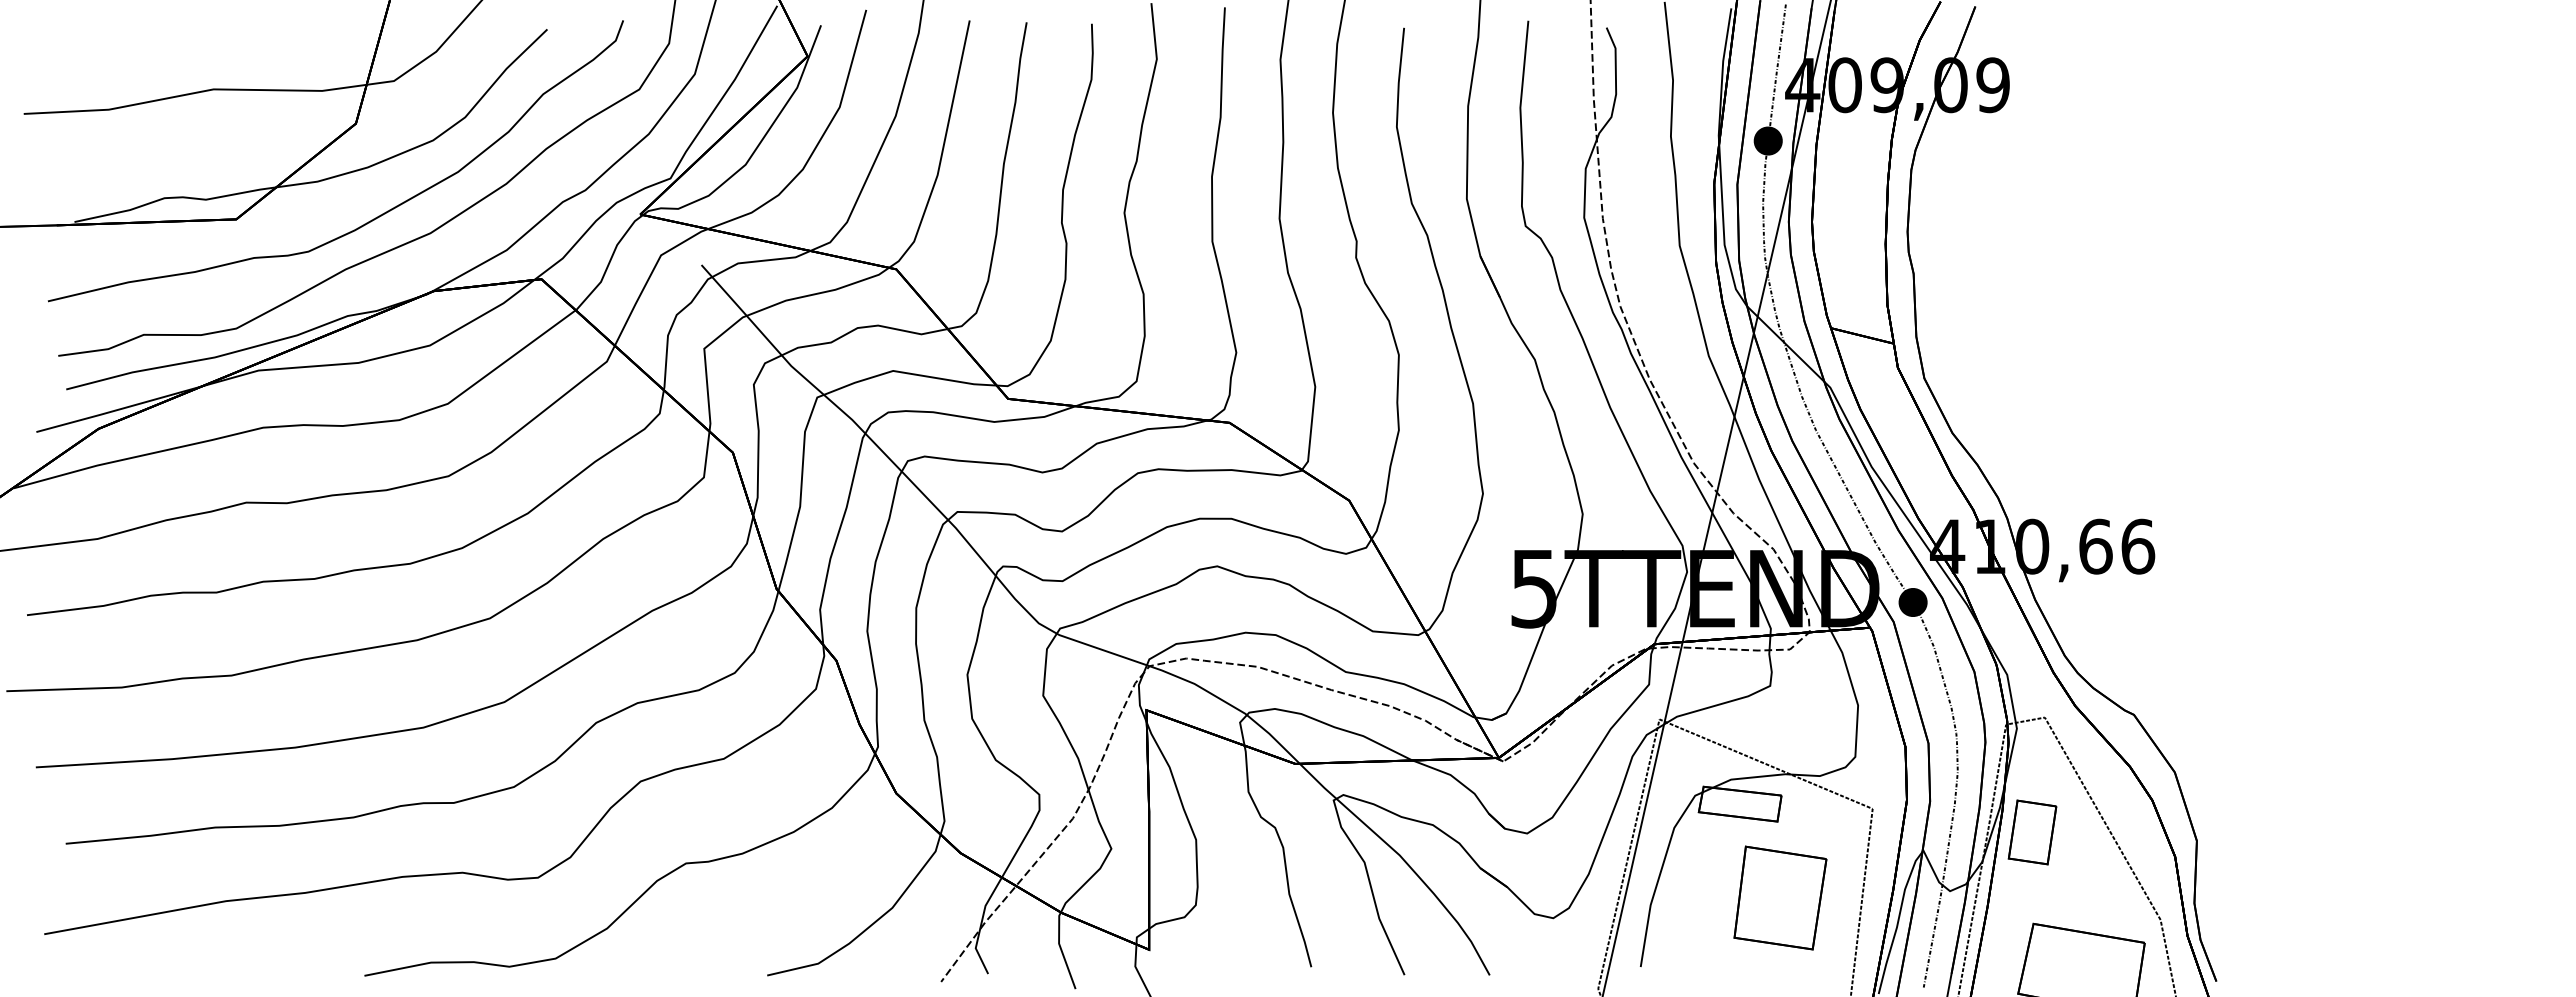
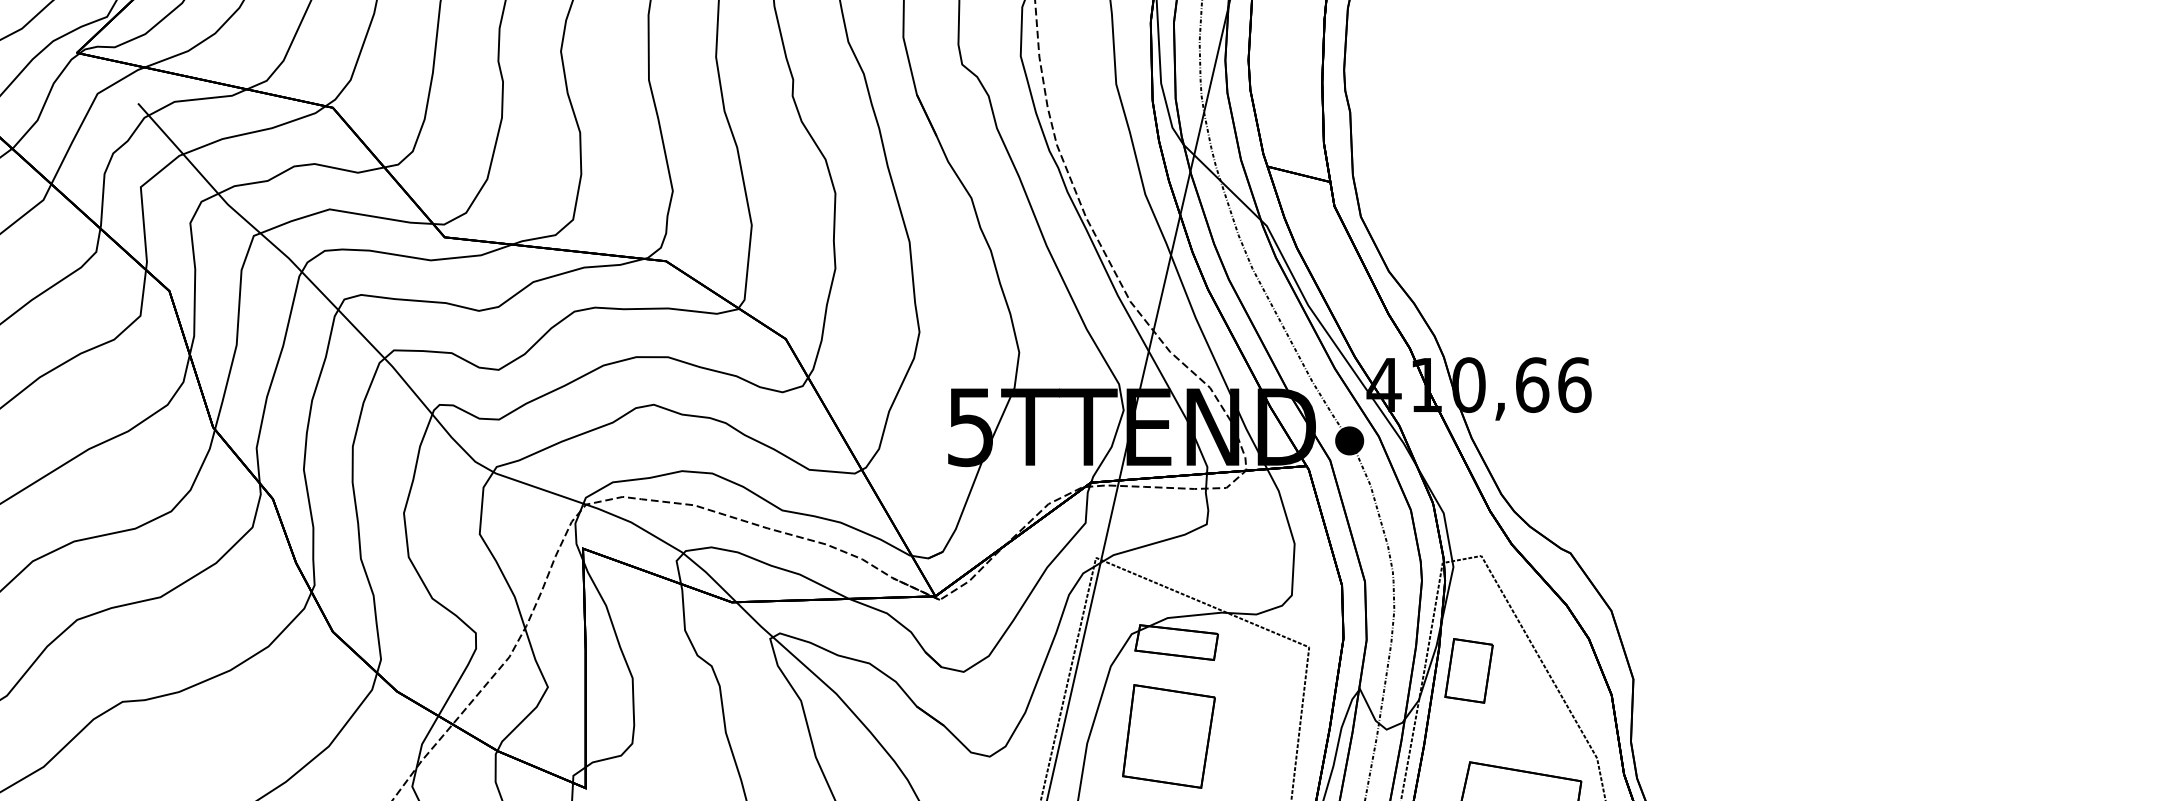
part: (1780, 897) -> (1169, 735), moved

